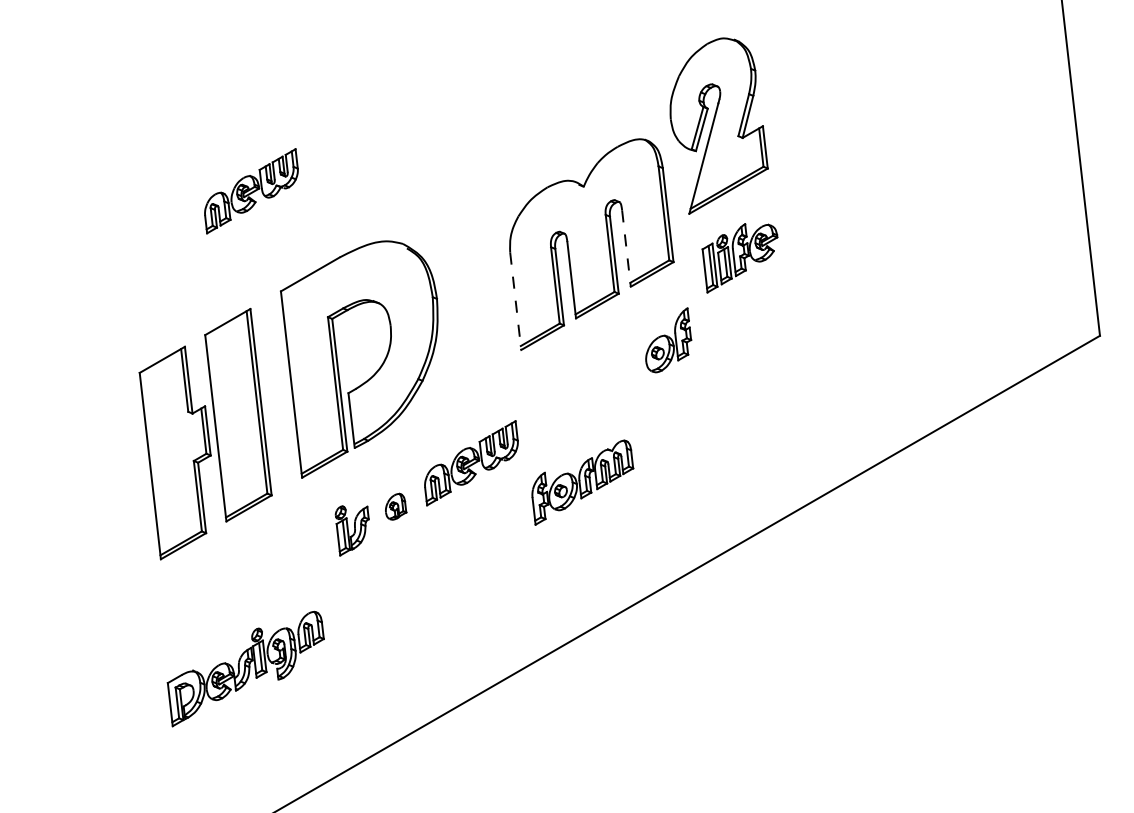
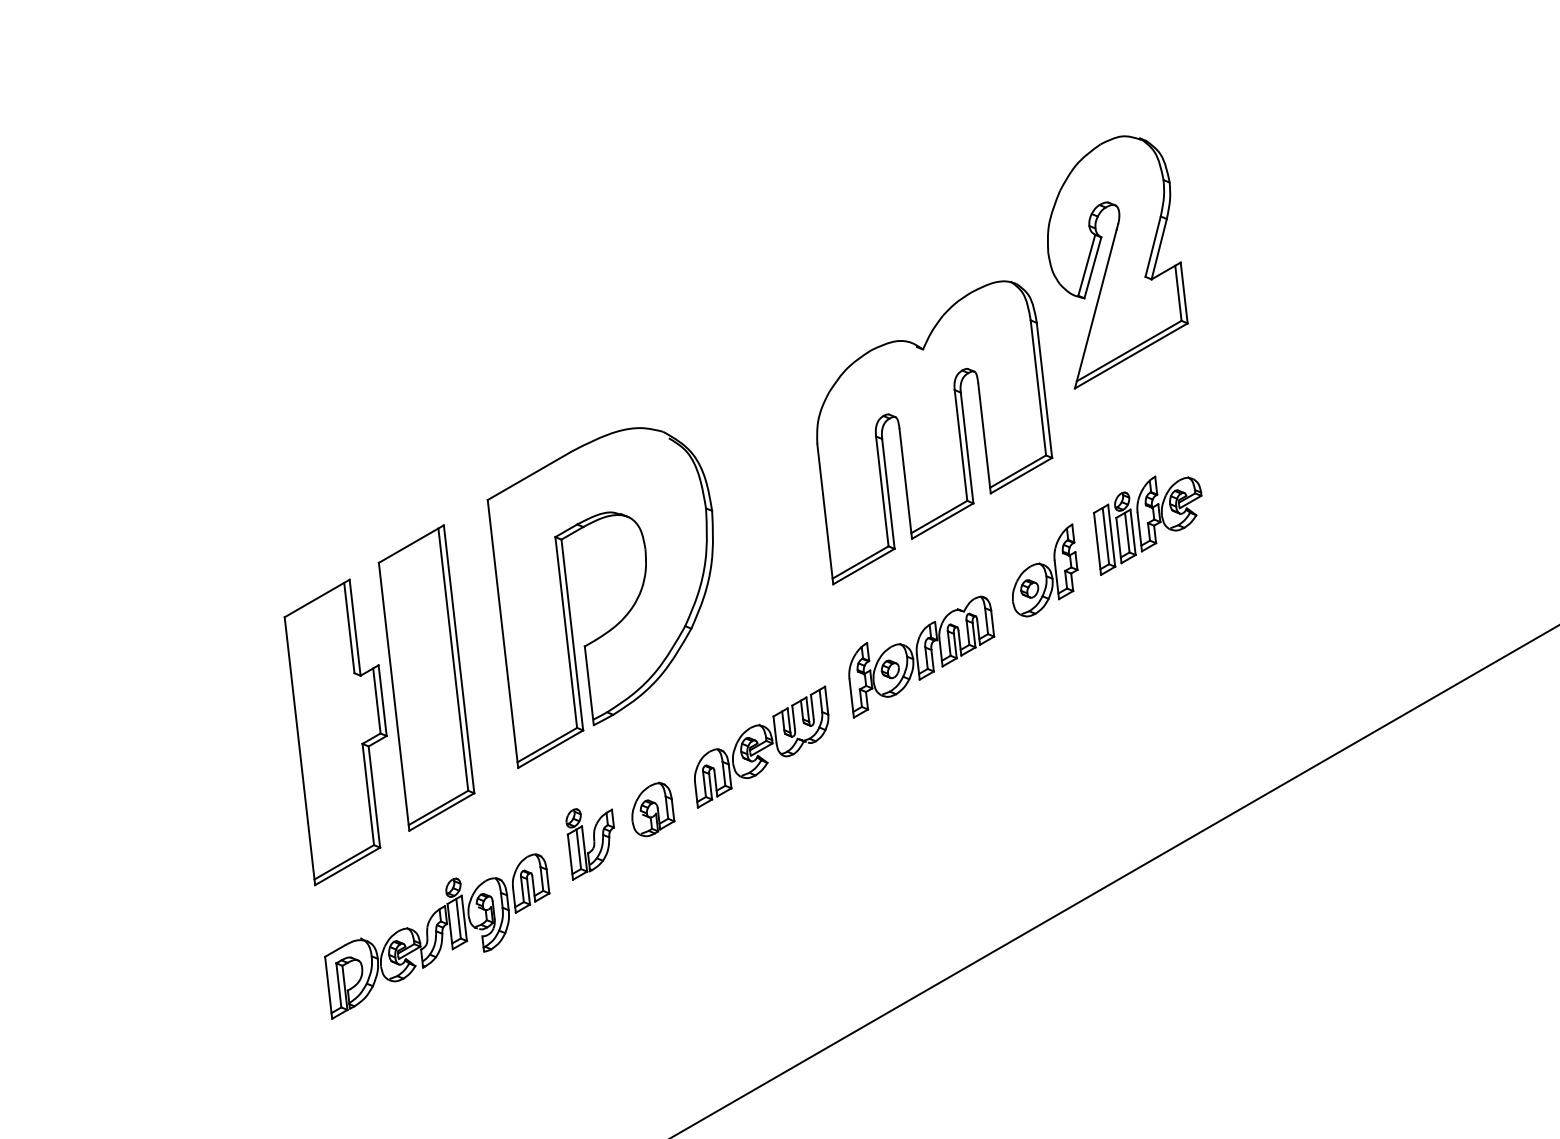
part: (251, 191) -> (445, 356), removed
line: (626, 249) -> (984, 439), dashed -> solid
part: (739, 258) -> (1147, 526), moved
line: (515, 301) -> (824, 514), dashed -> solid
part: (582, 482) -> (921, 656), moved
part: (395, 506) -> (652, 809), size x1.43
part: (245, 668) -> (436, 935), moved

